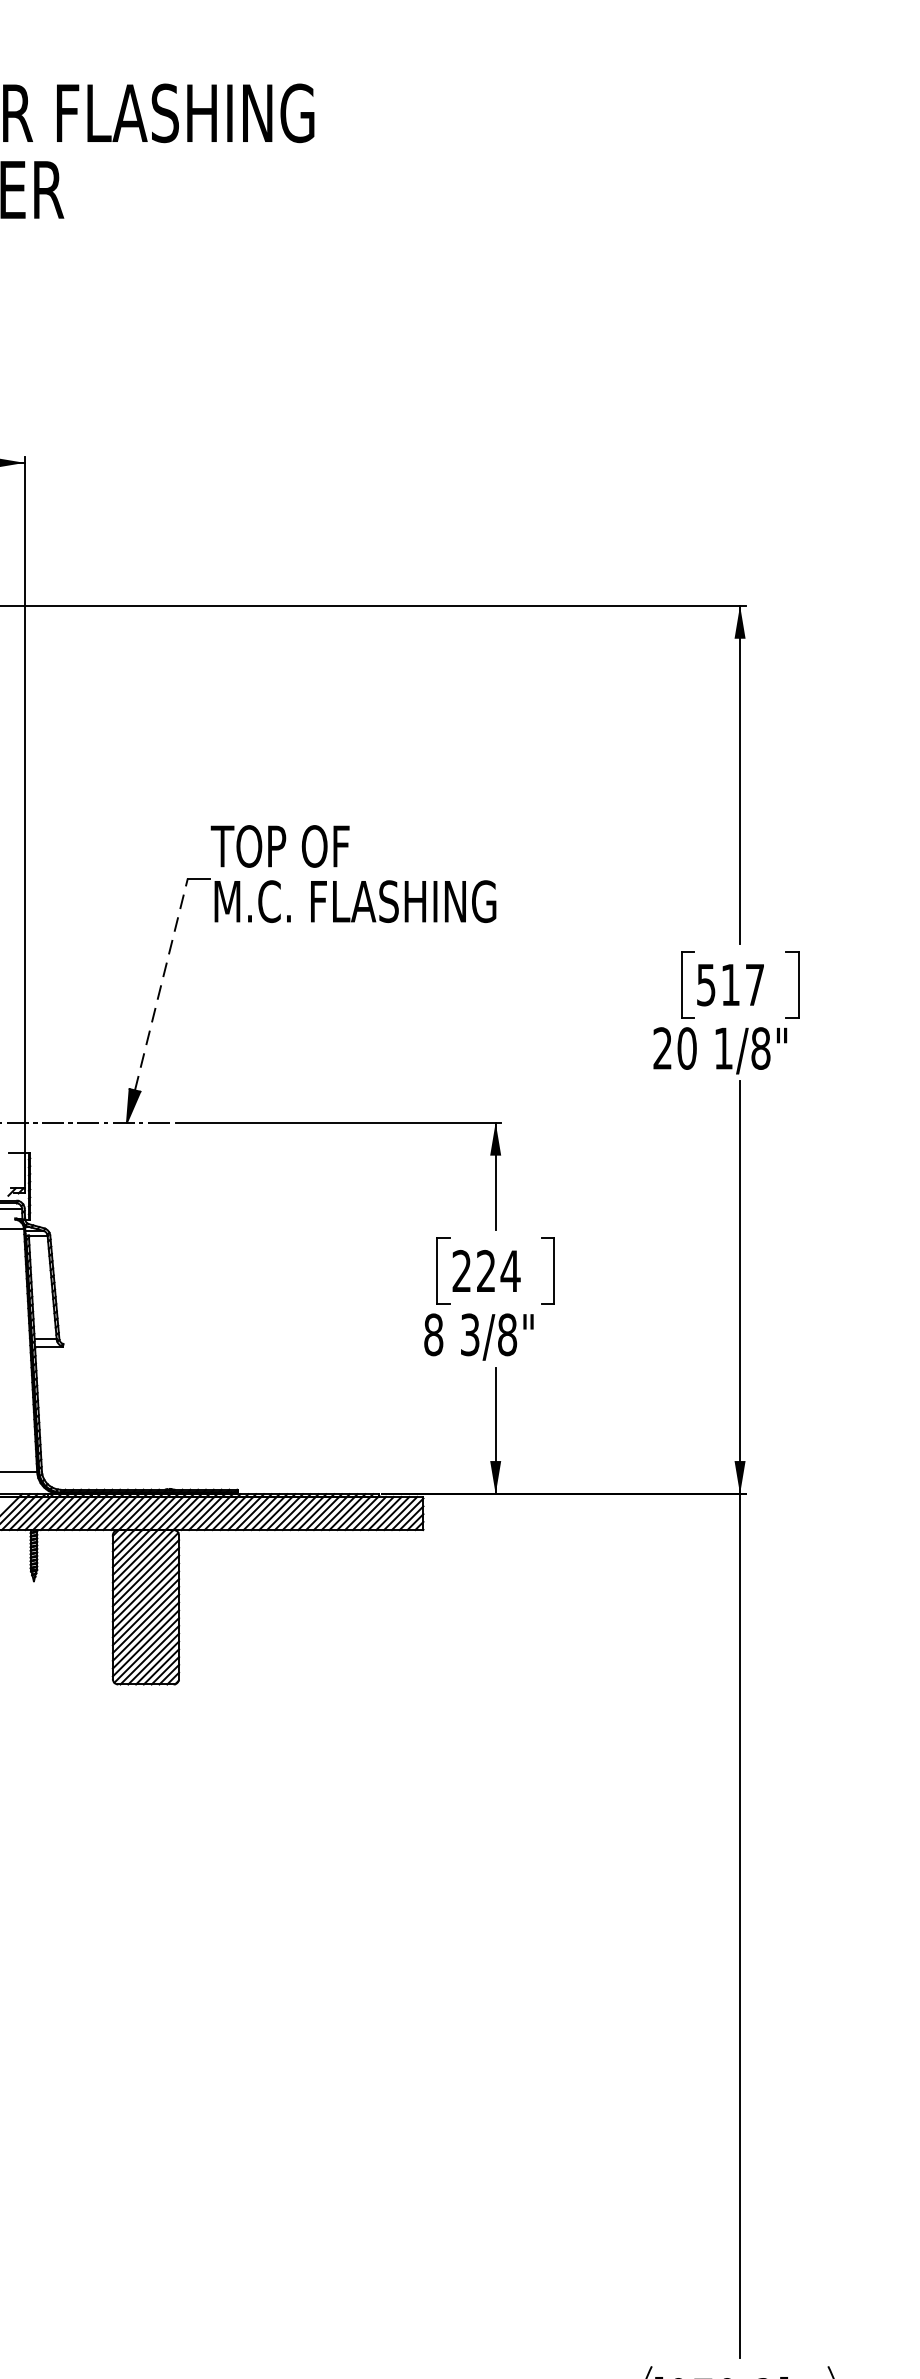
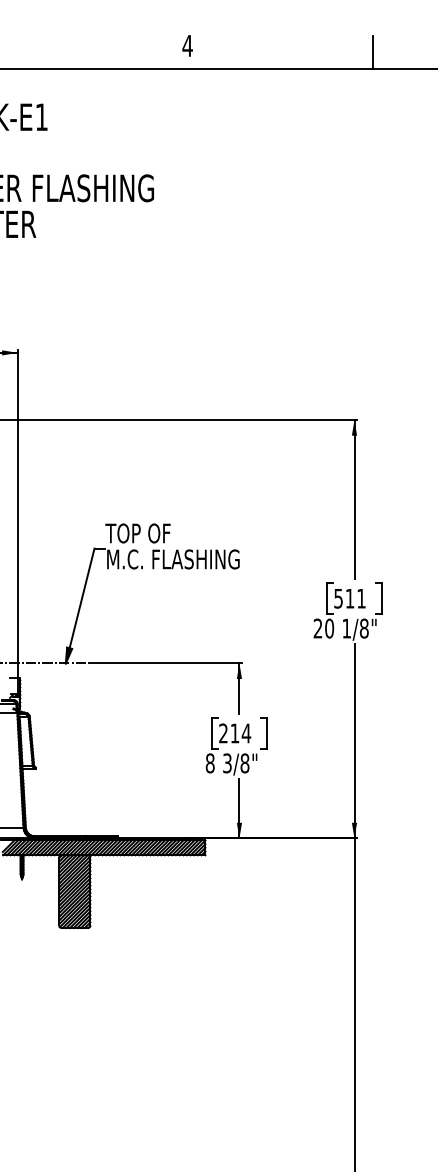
line: (162, 982) -> (82, 597), dashed -> solid
text: (754, 984) -> (361, 598), 517 -> 511
text: (485, 1271) -> (234, 733), 224 -> 214

